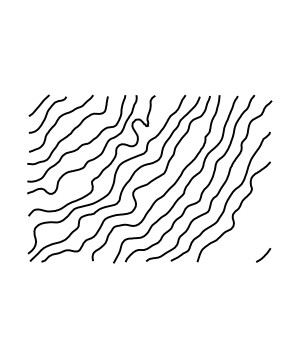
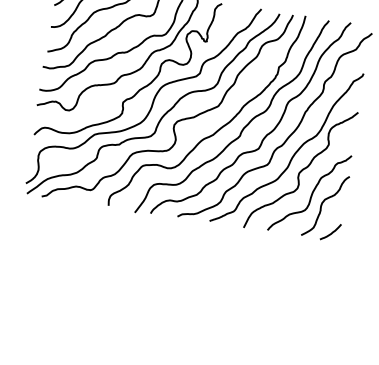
part: (243, 228) -> (310, 193), added

